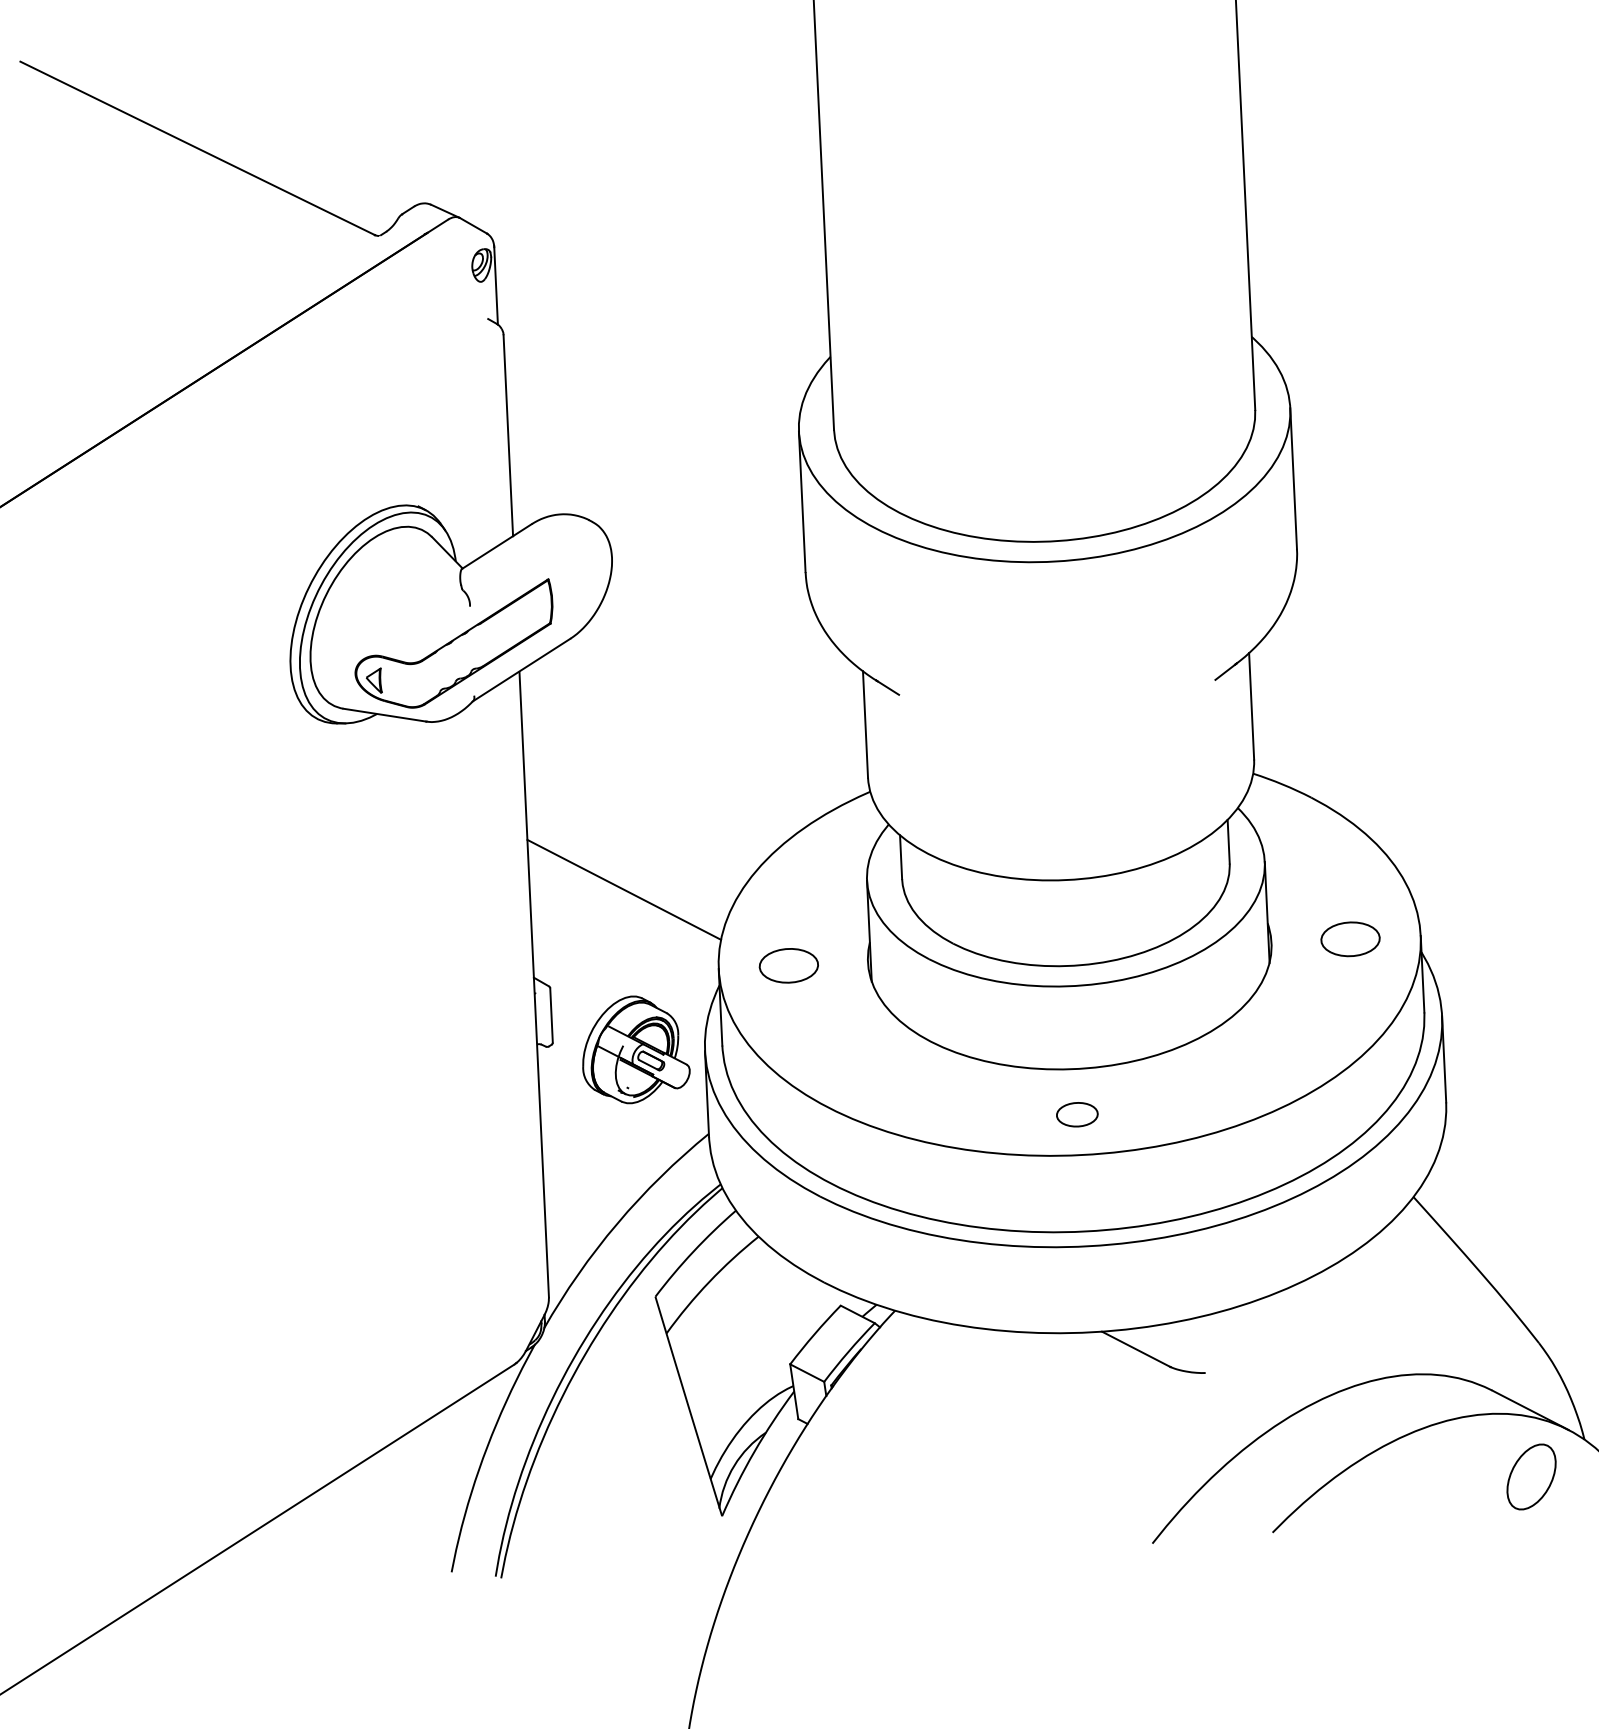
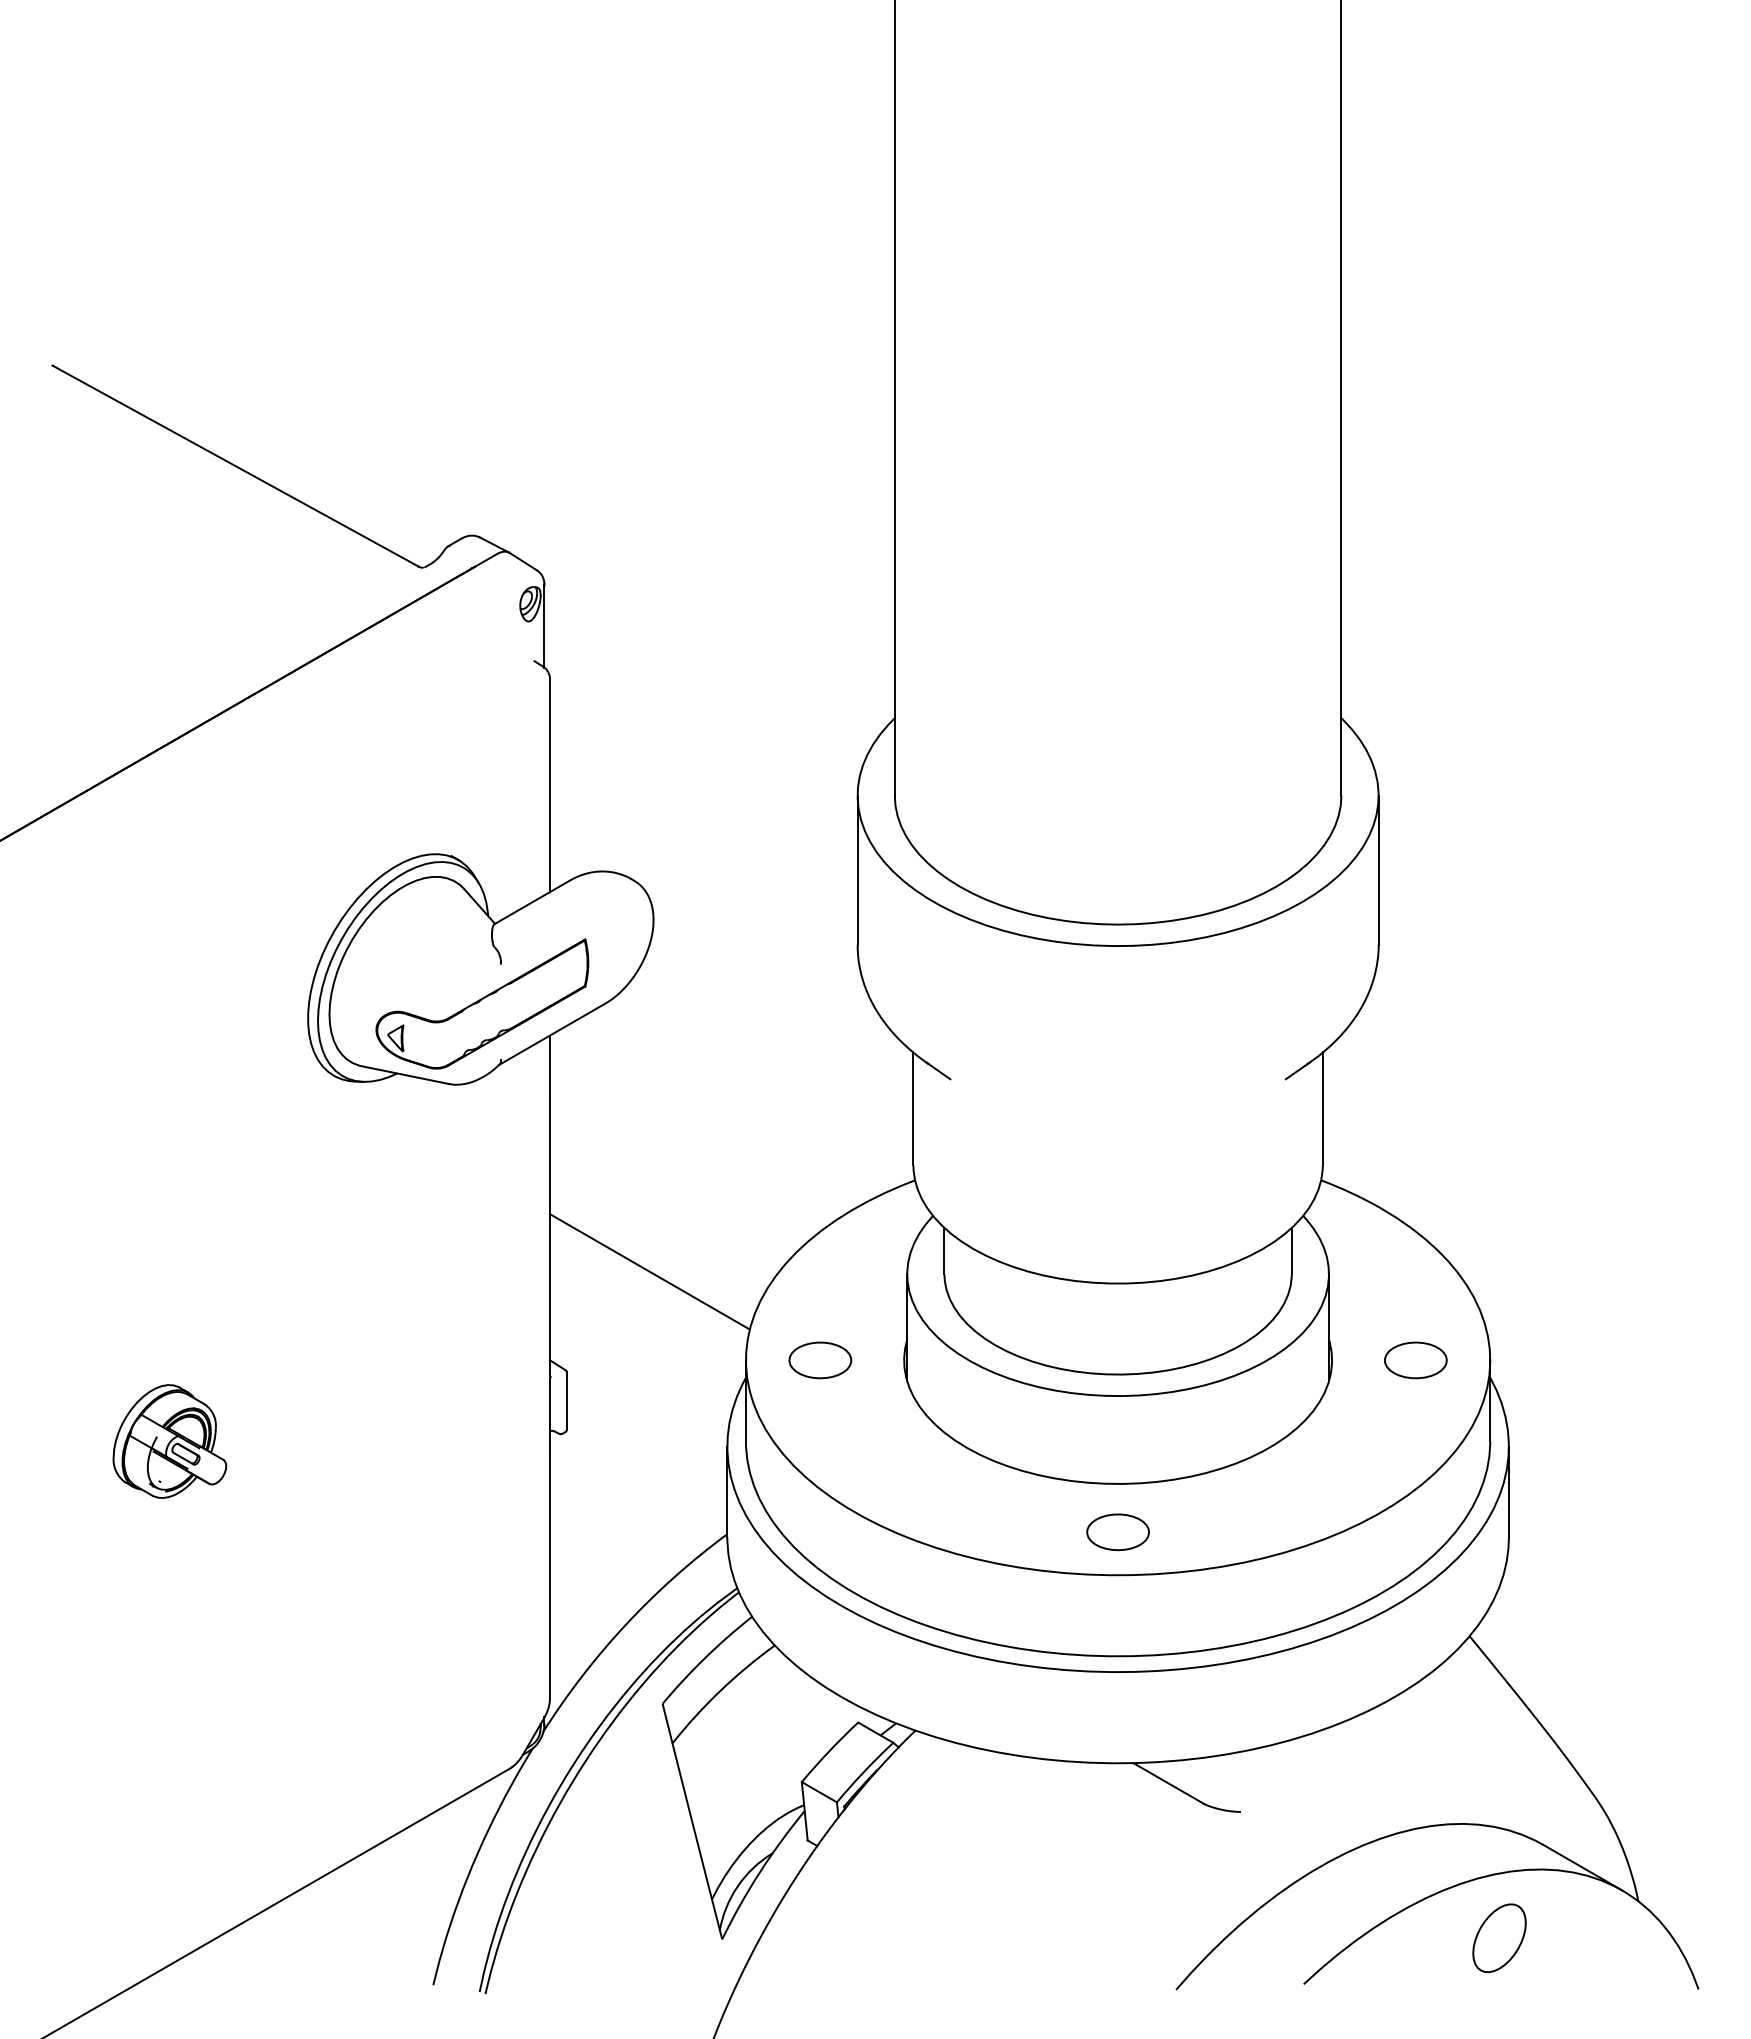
part: (635, 1049) -> (169, 1441), moved
part: (1076, 1114) -> (1117, 1532), size x1.43
part: (1531, 1476) -> (1499, 1937), moved

